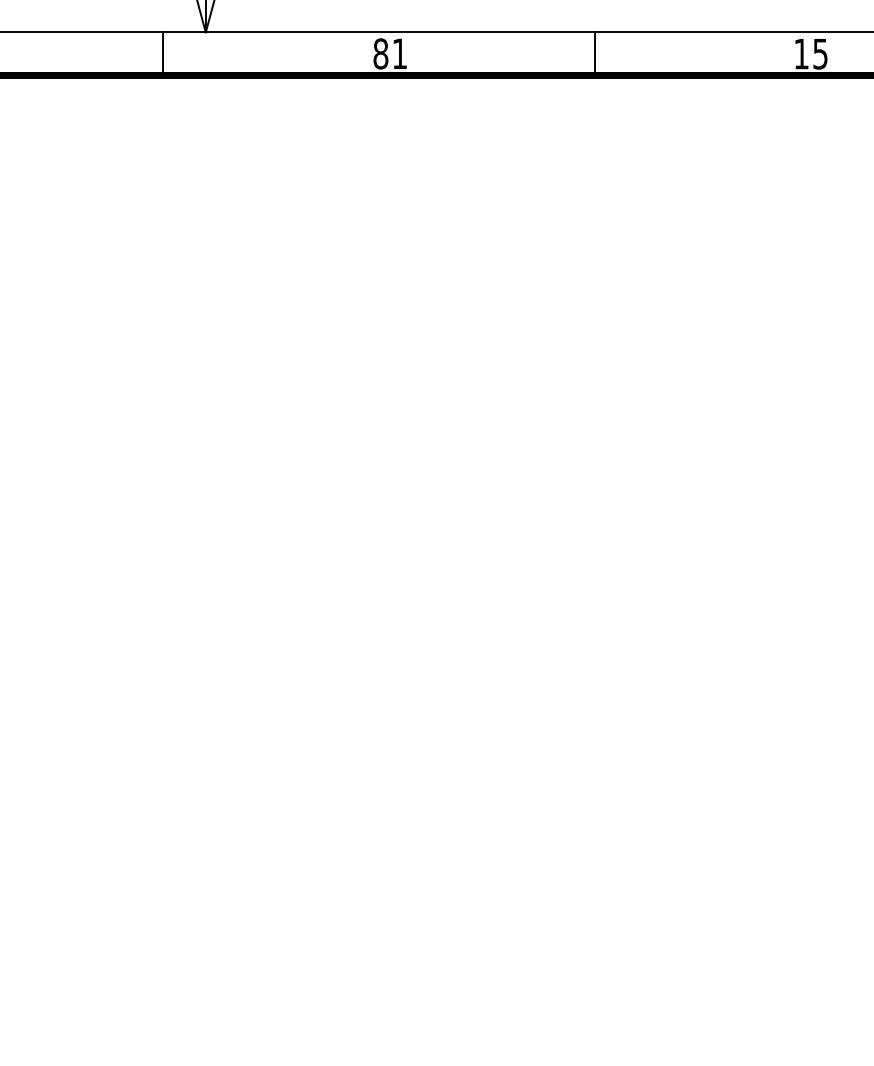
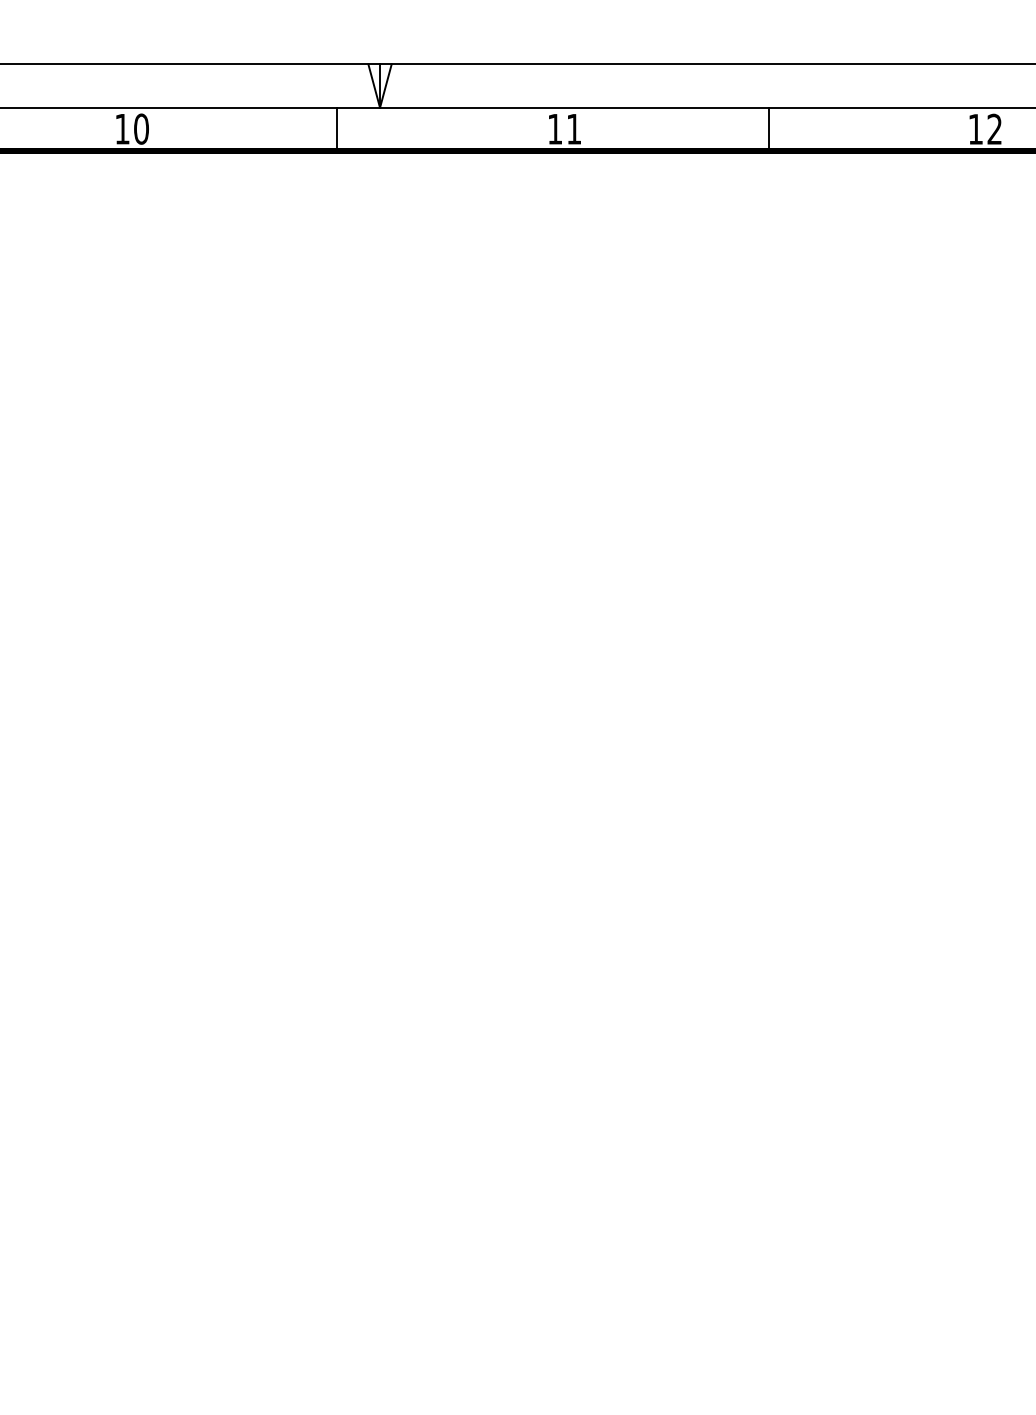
text: (380, 53) -> (554, 128), 81 -> 11
text: (820, 53) -> (994, 128), 15 -> 12

